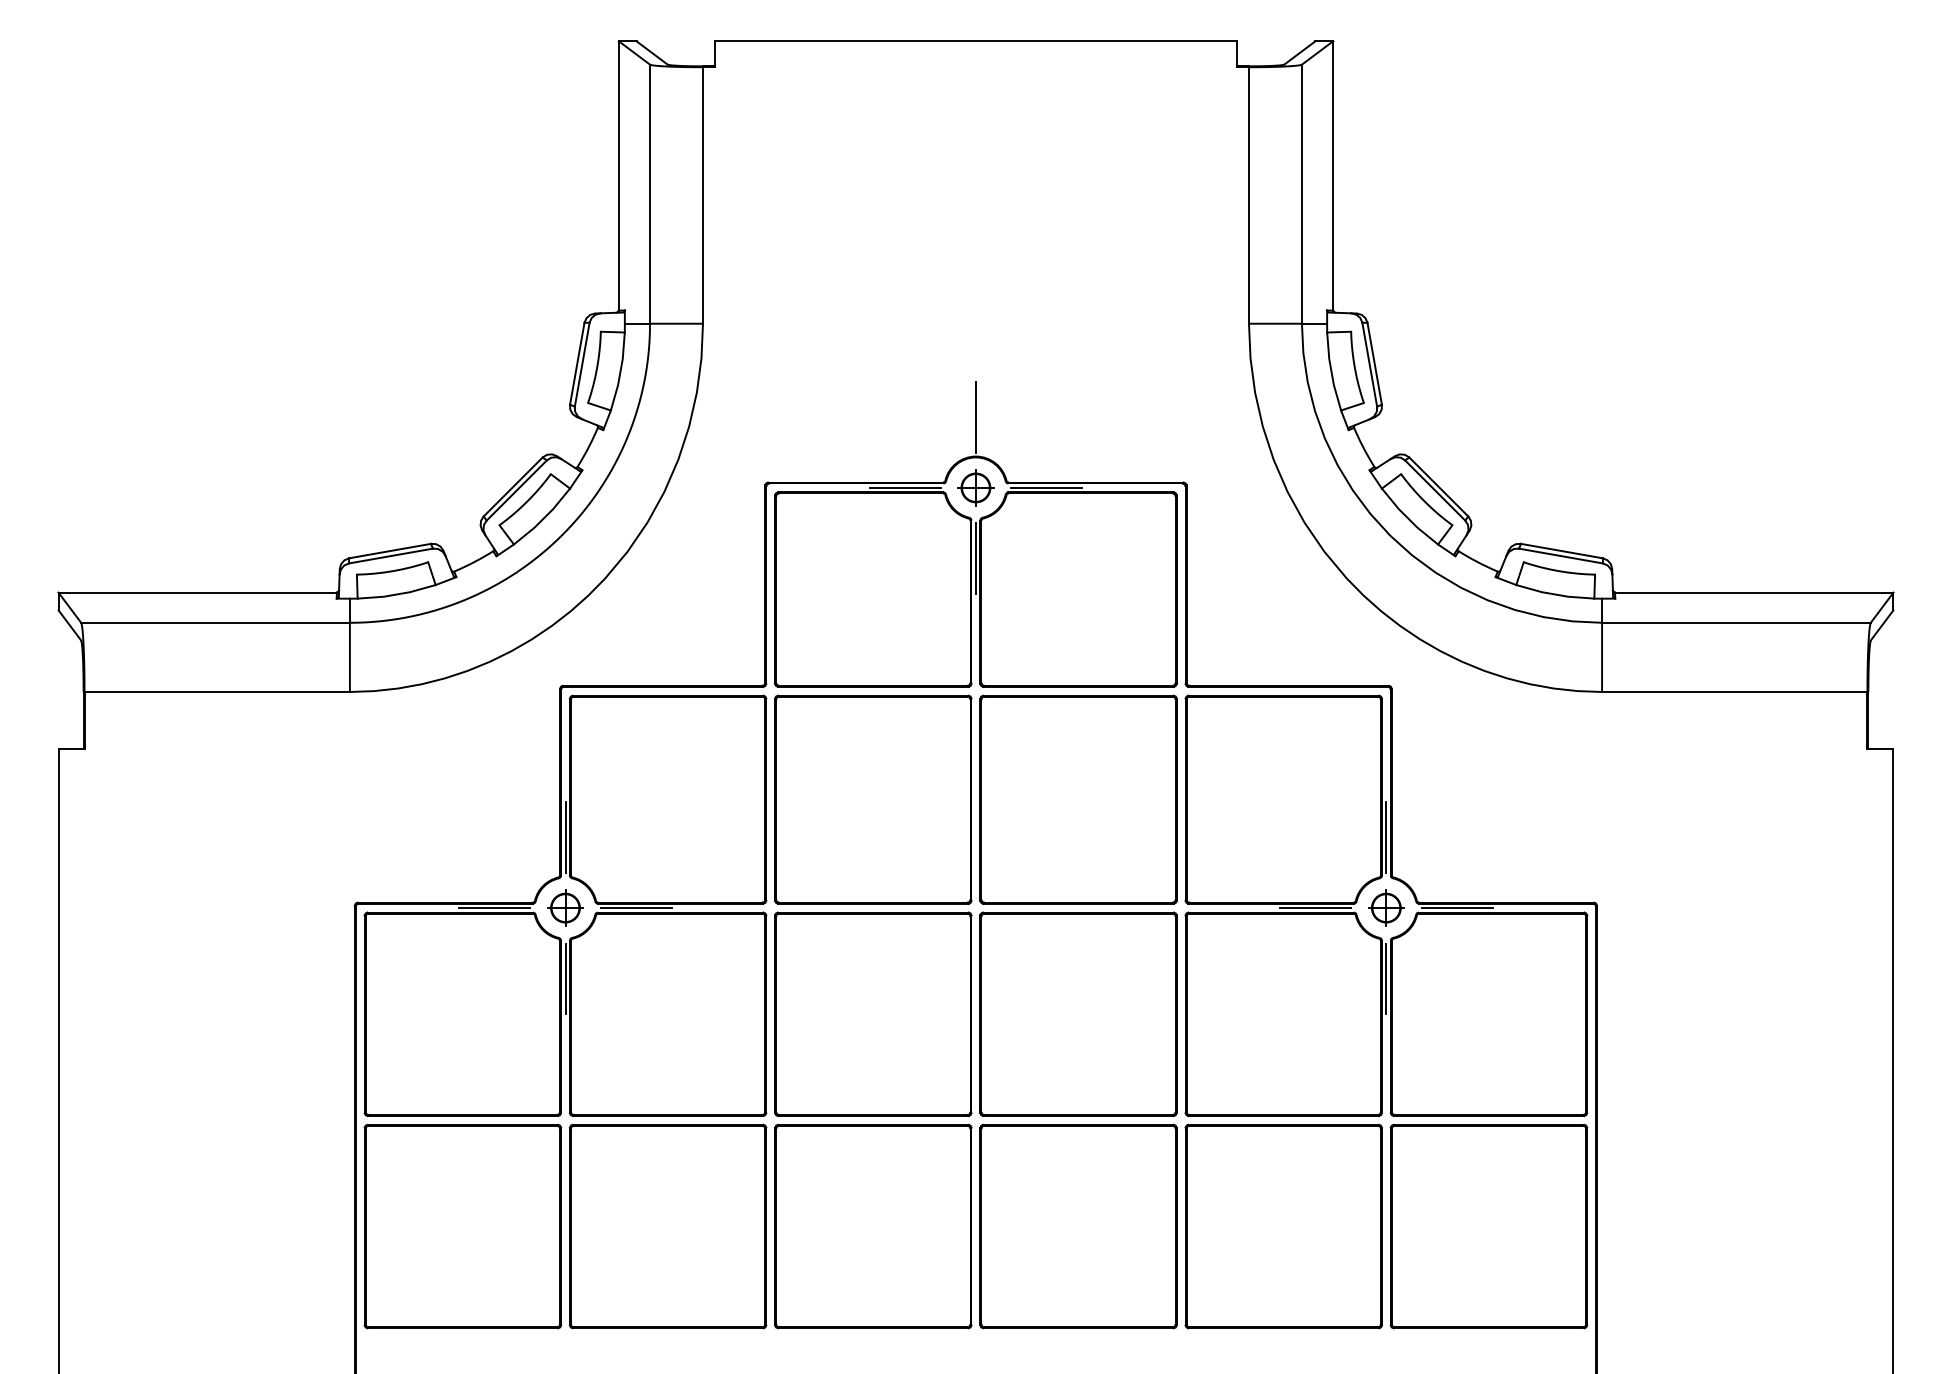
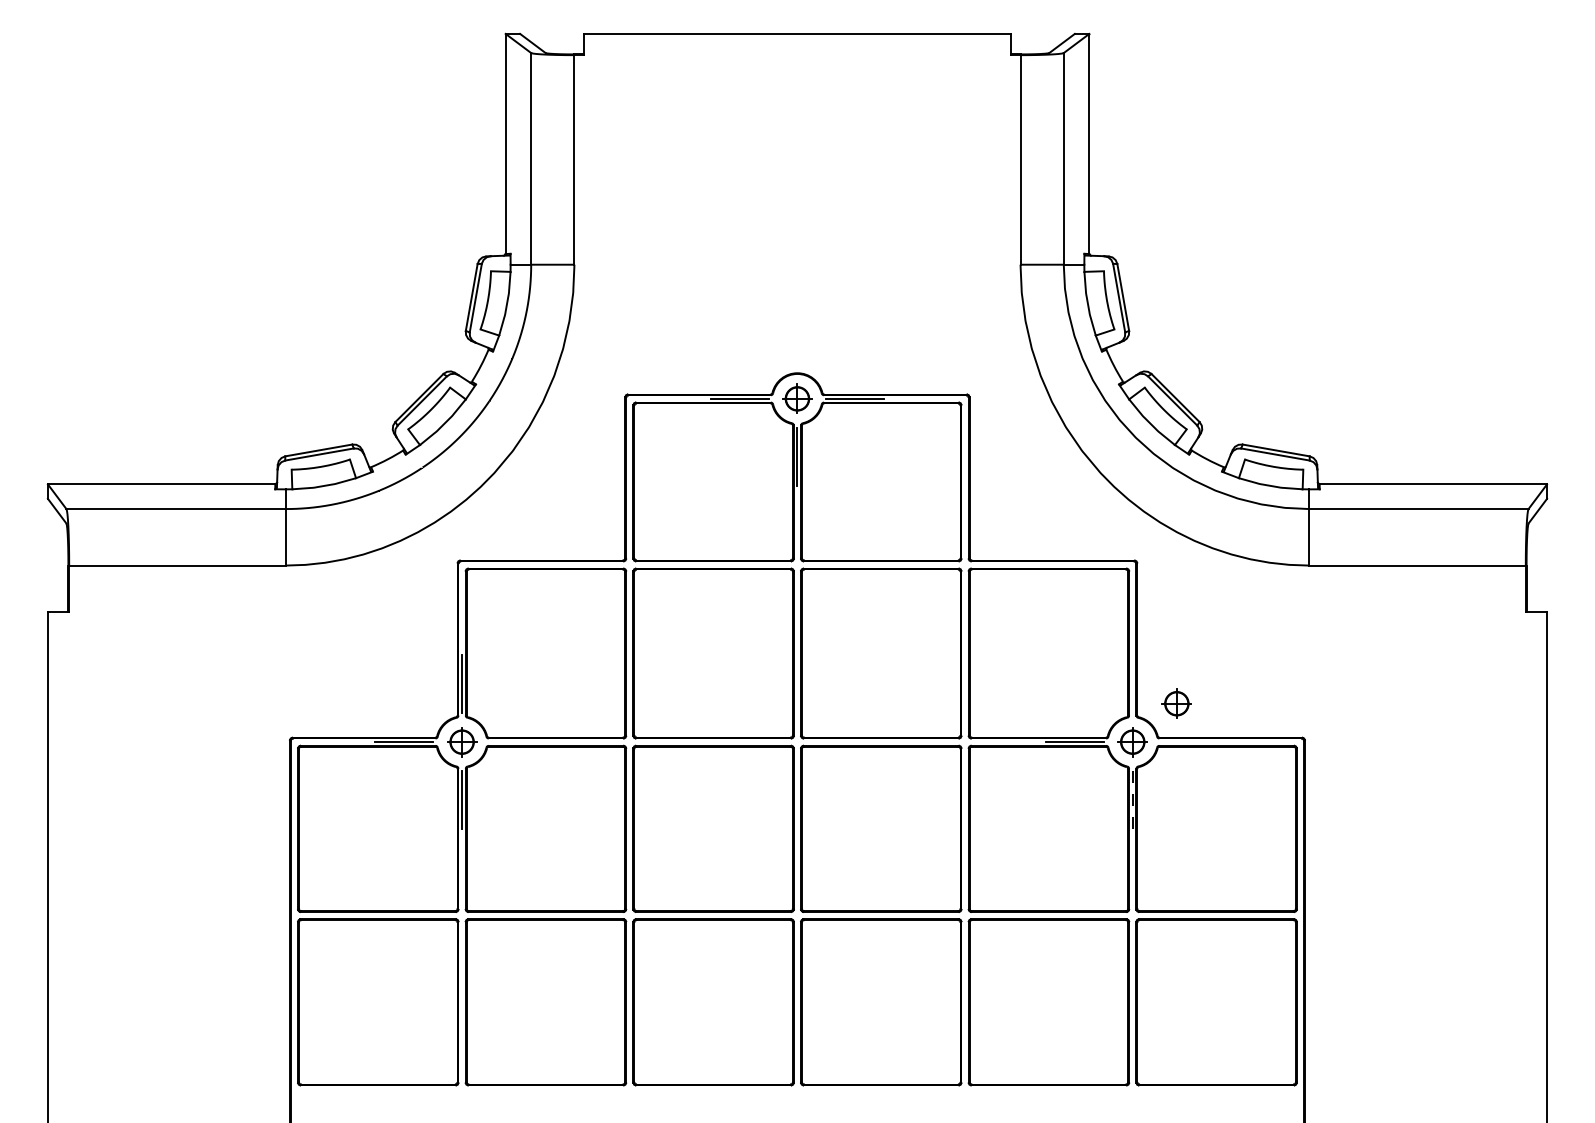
line: (975, 416) -> (797, 340), removed
line: (1386, 836) -> (1132, 683), removed
part: (1440, 860) -> (1176, 703), added
line: (635, 908) -> (519, 742), removed
line: (1456, 908) -> (1190, 742), removed
line: (1386, 979) -> (1132, 800), solid -> dashed

